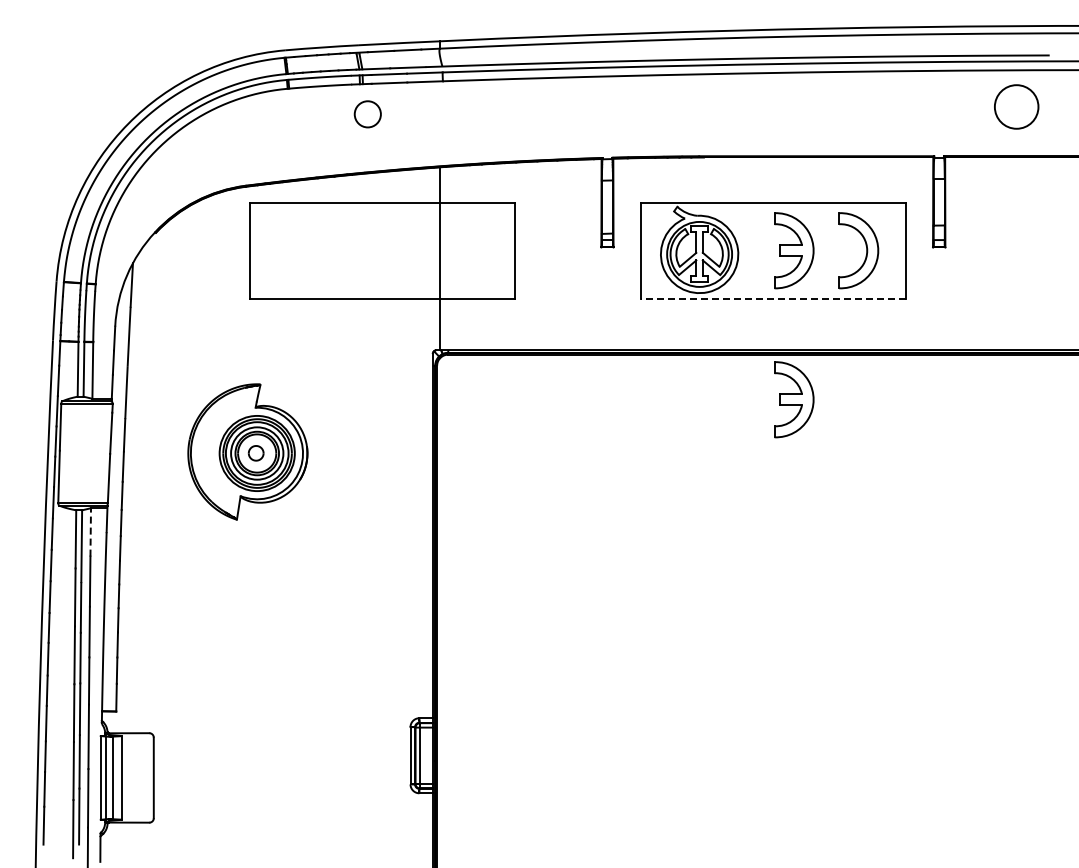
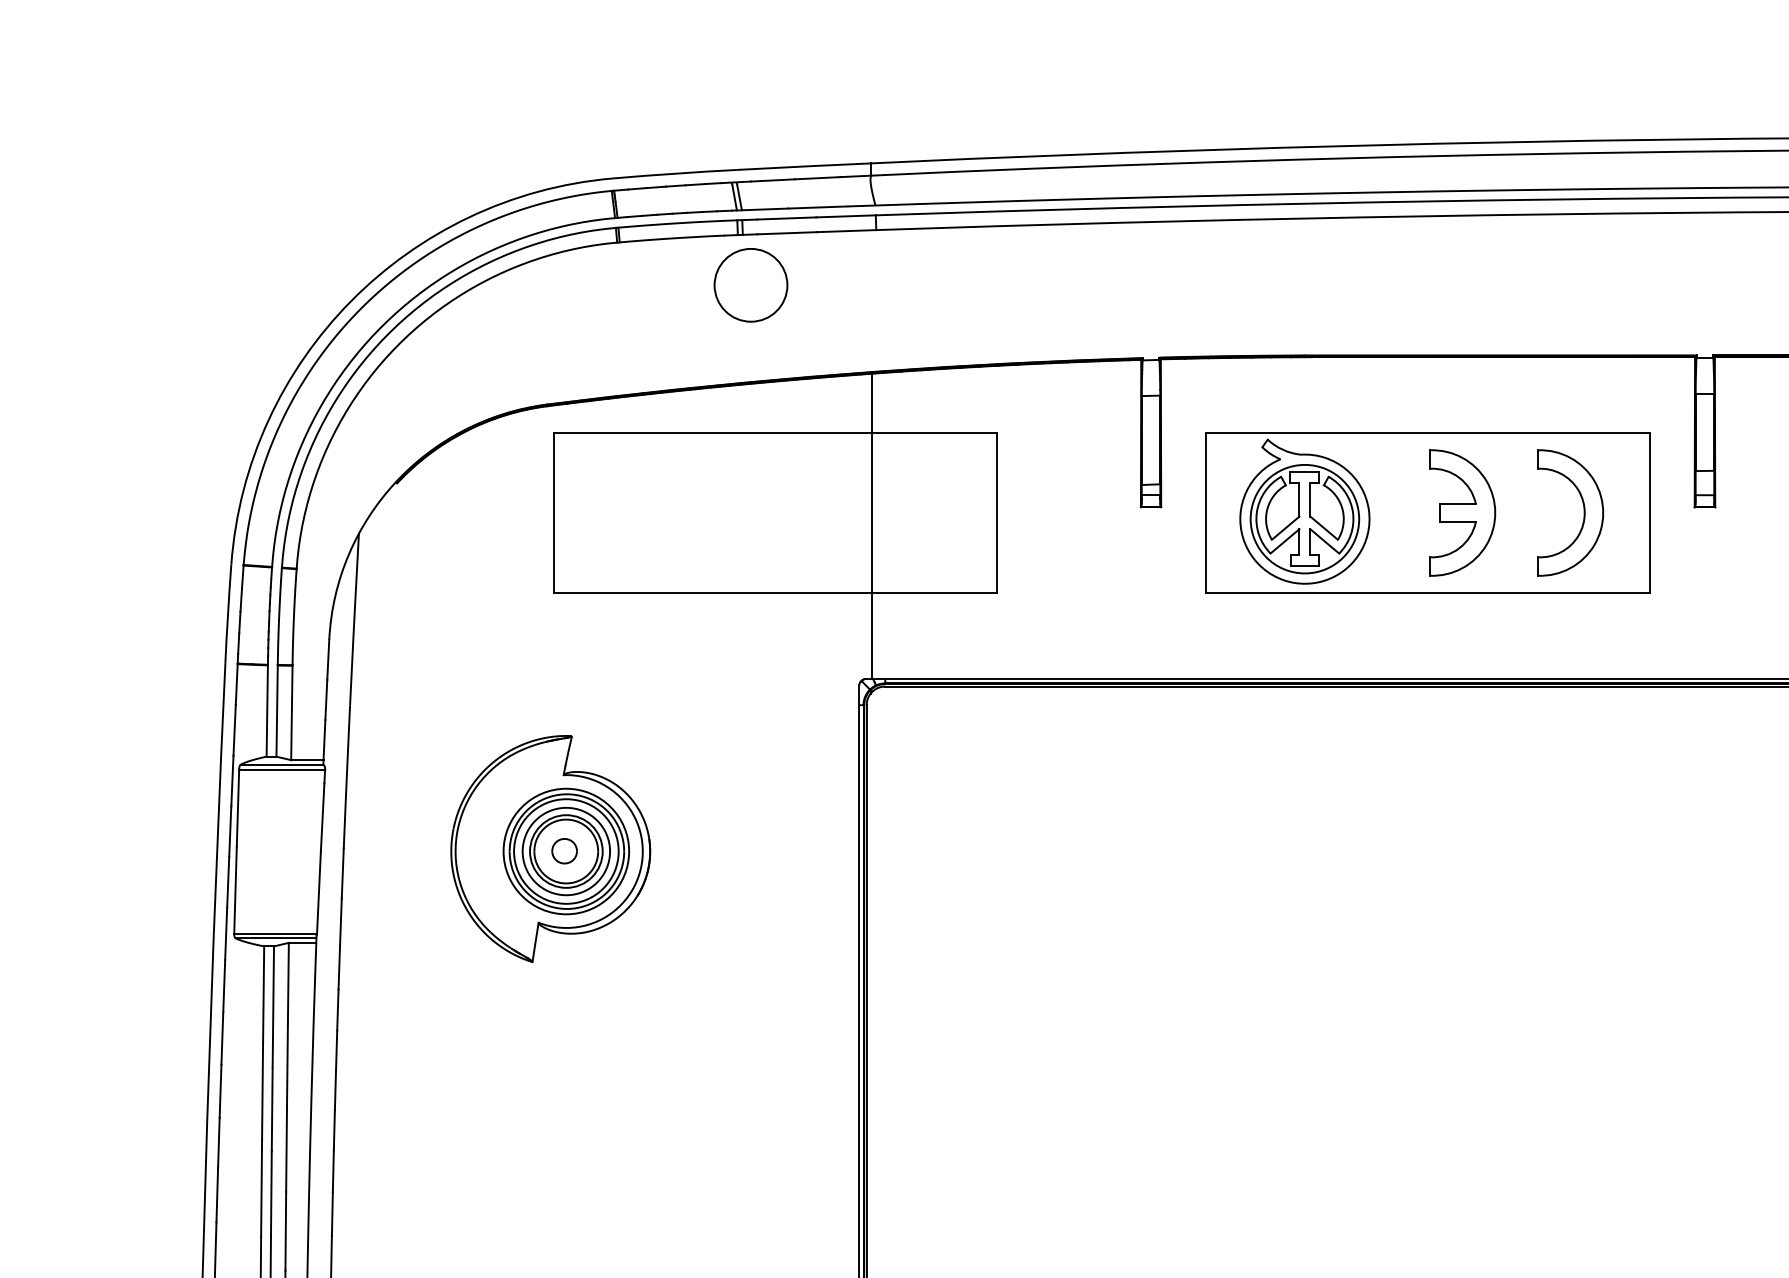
circle: (367, 114) -> (750, 285), size x1.67
line: (773, 298) -> (1428, 592), dashed -> solid
part: (794, 399) -> (1463, 761), removed
line: (90, 531) -> (287, 981), dashed -> solid

